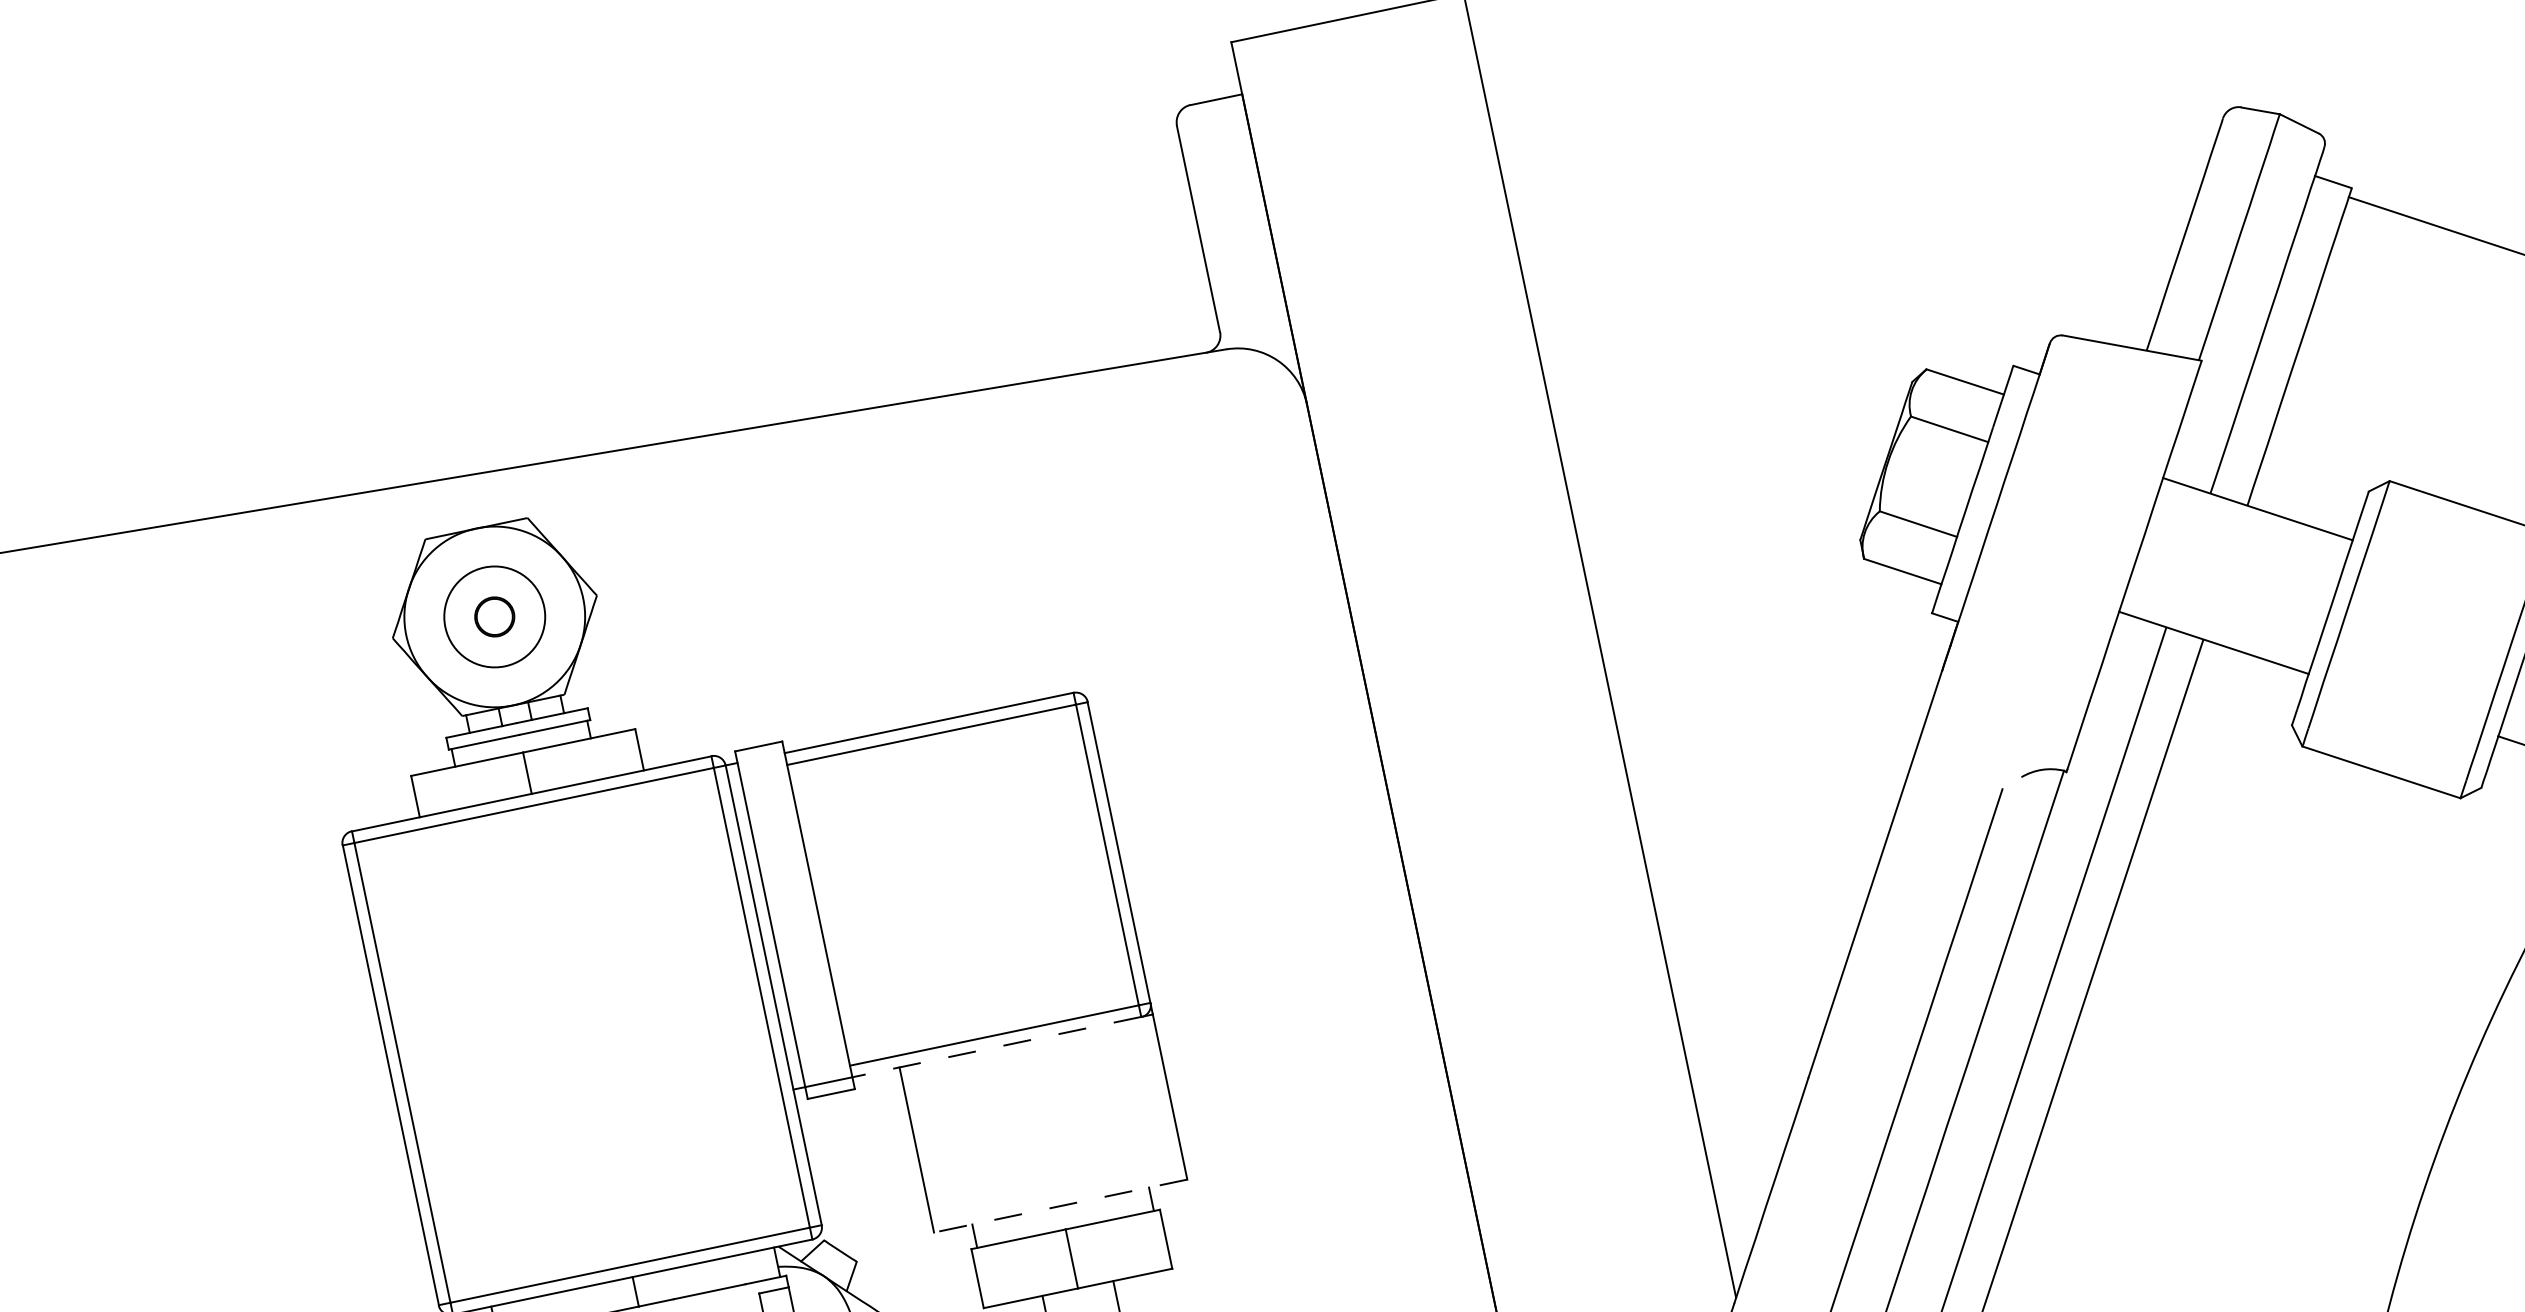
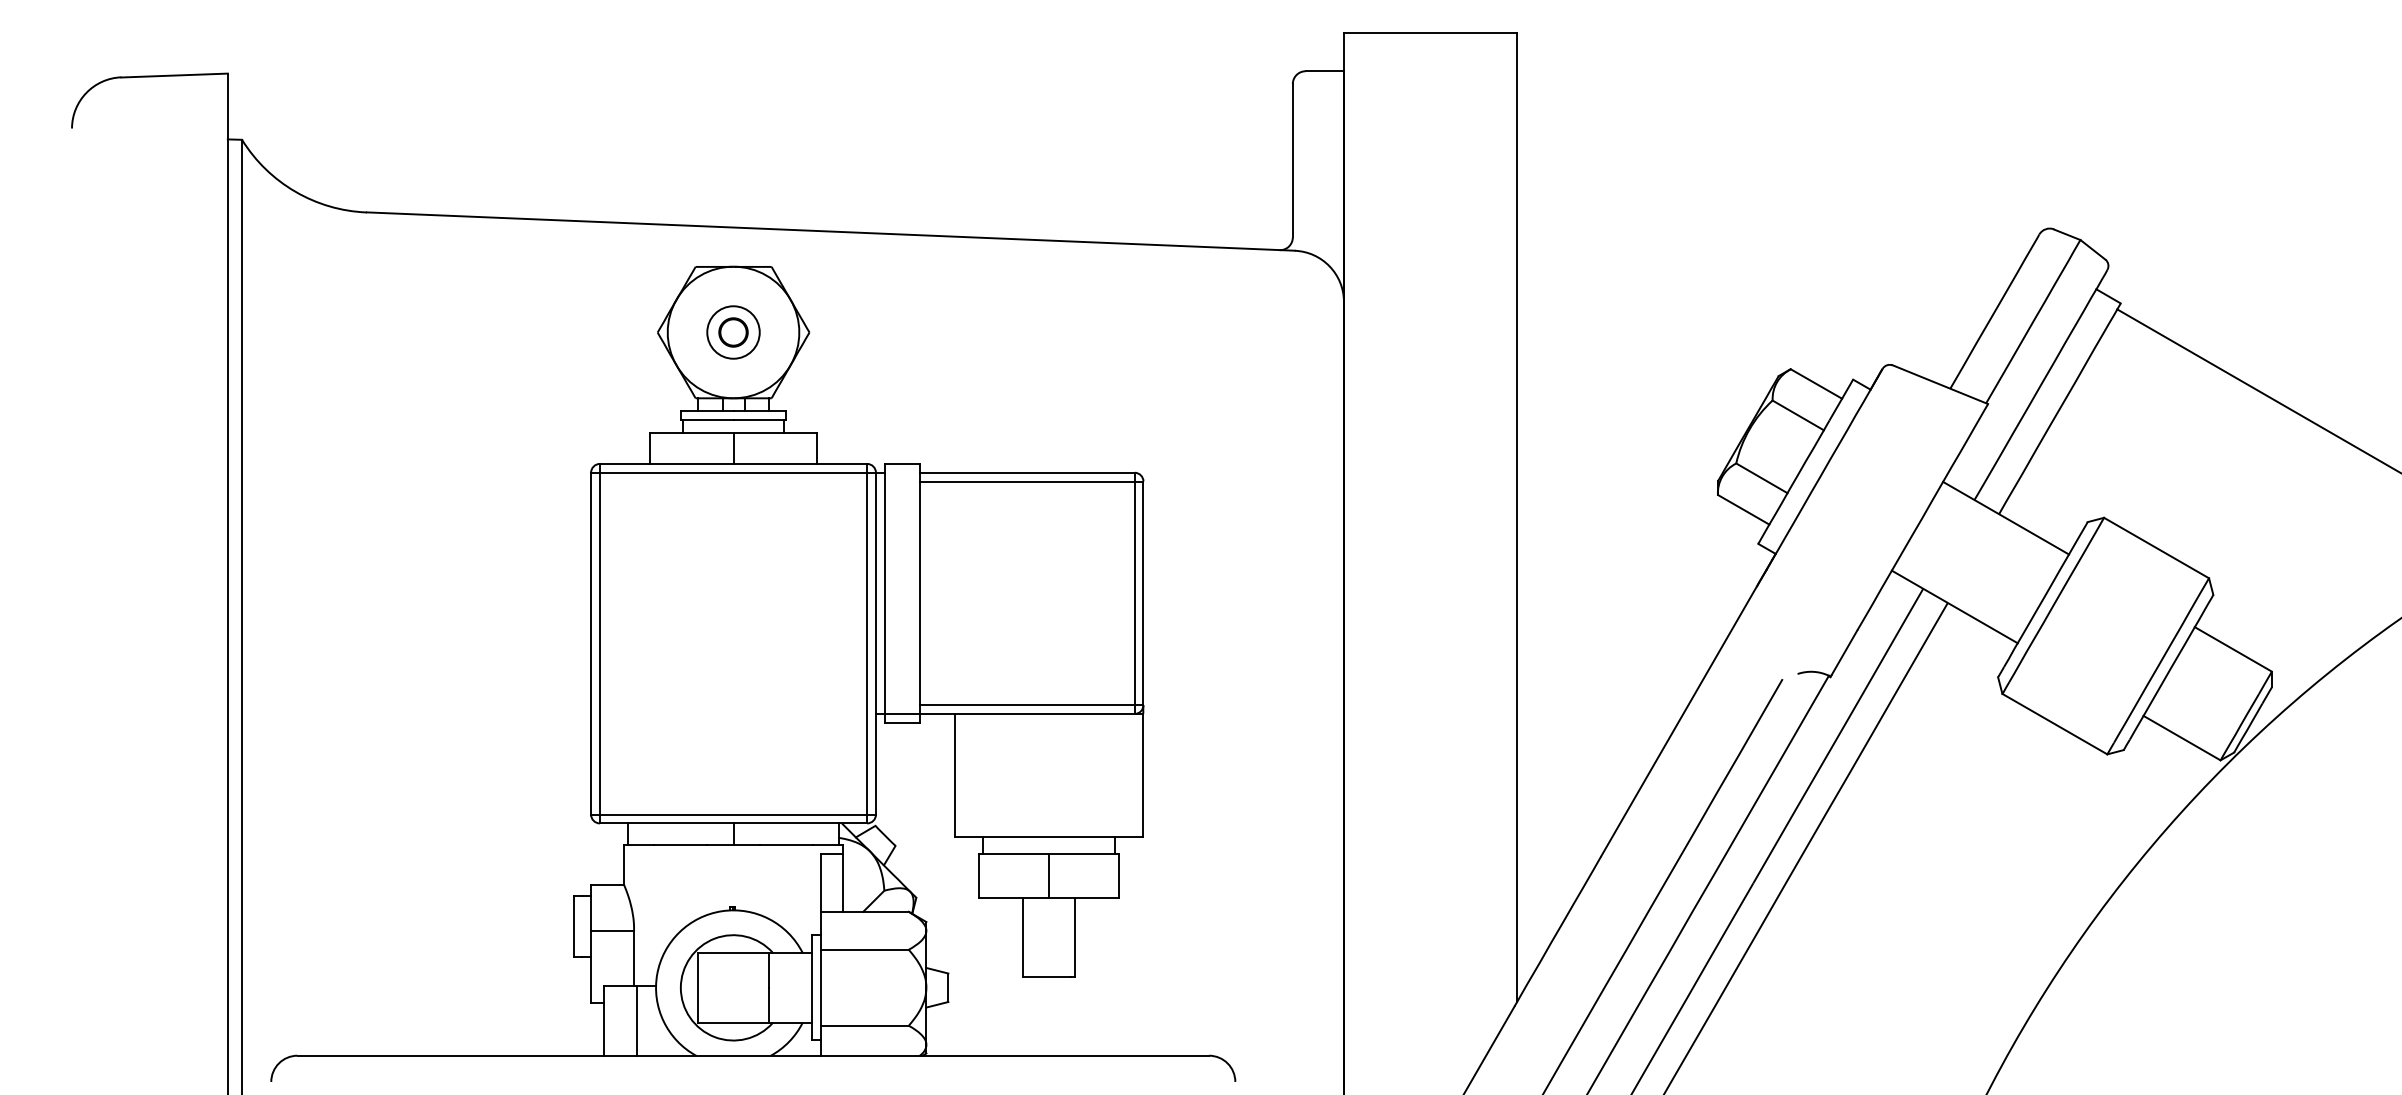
circle: (494, 616) -> (733, 332), size x0.71
line: (995, 1046) -> (1026, 713), dashed -> solid
line: (1059, 1206) -> (1048, 836), dashed -> solid

